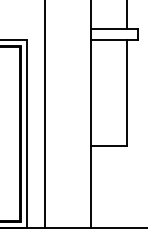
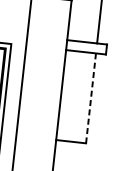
line: (126, 93) -> (90, 98), solid -> dashed

